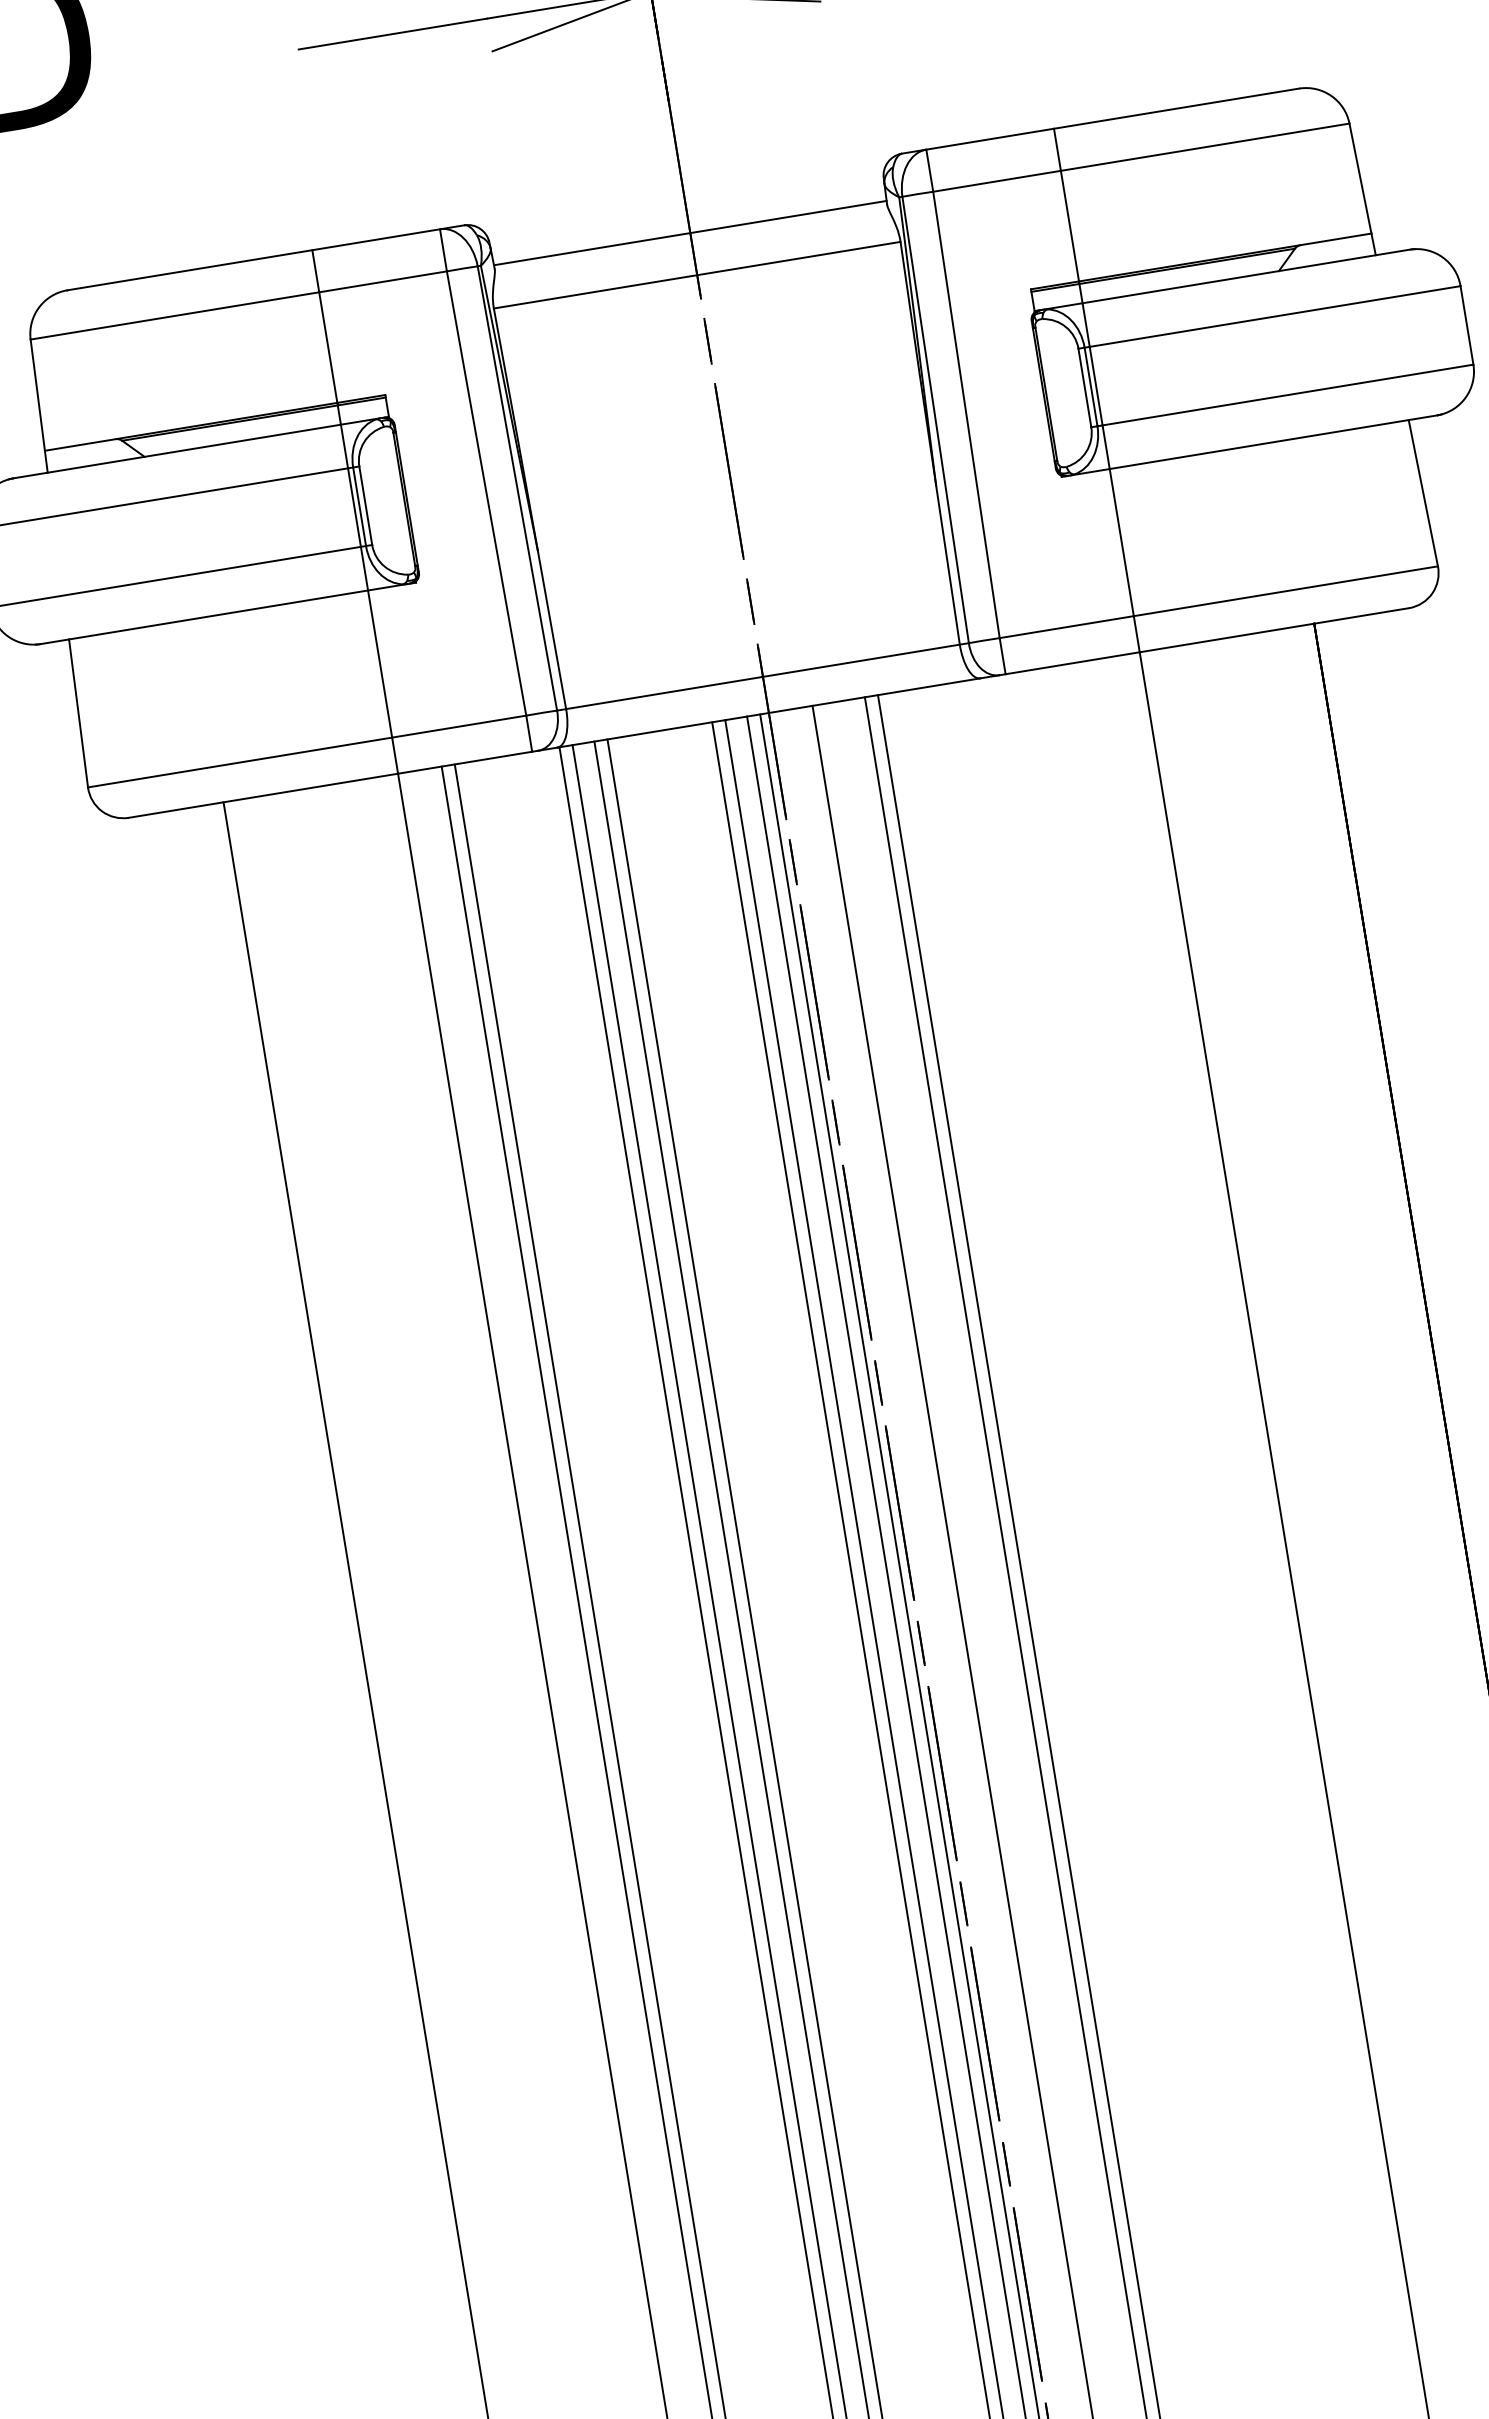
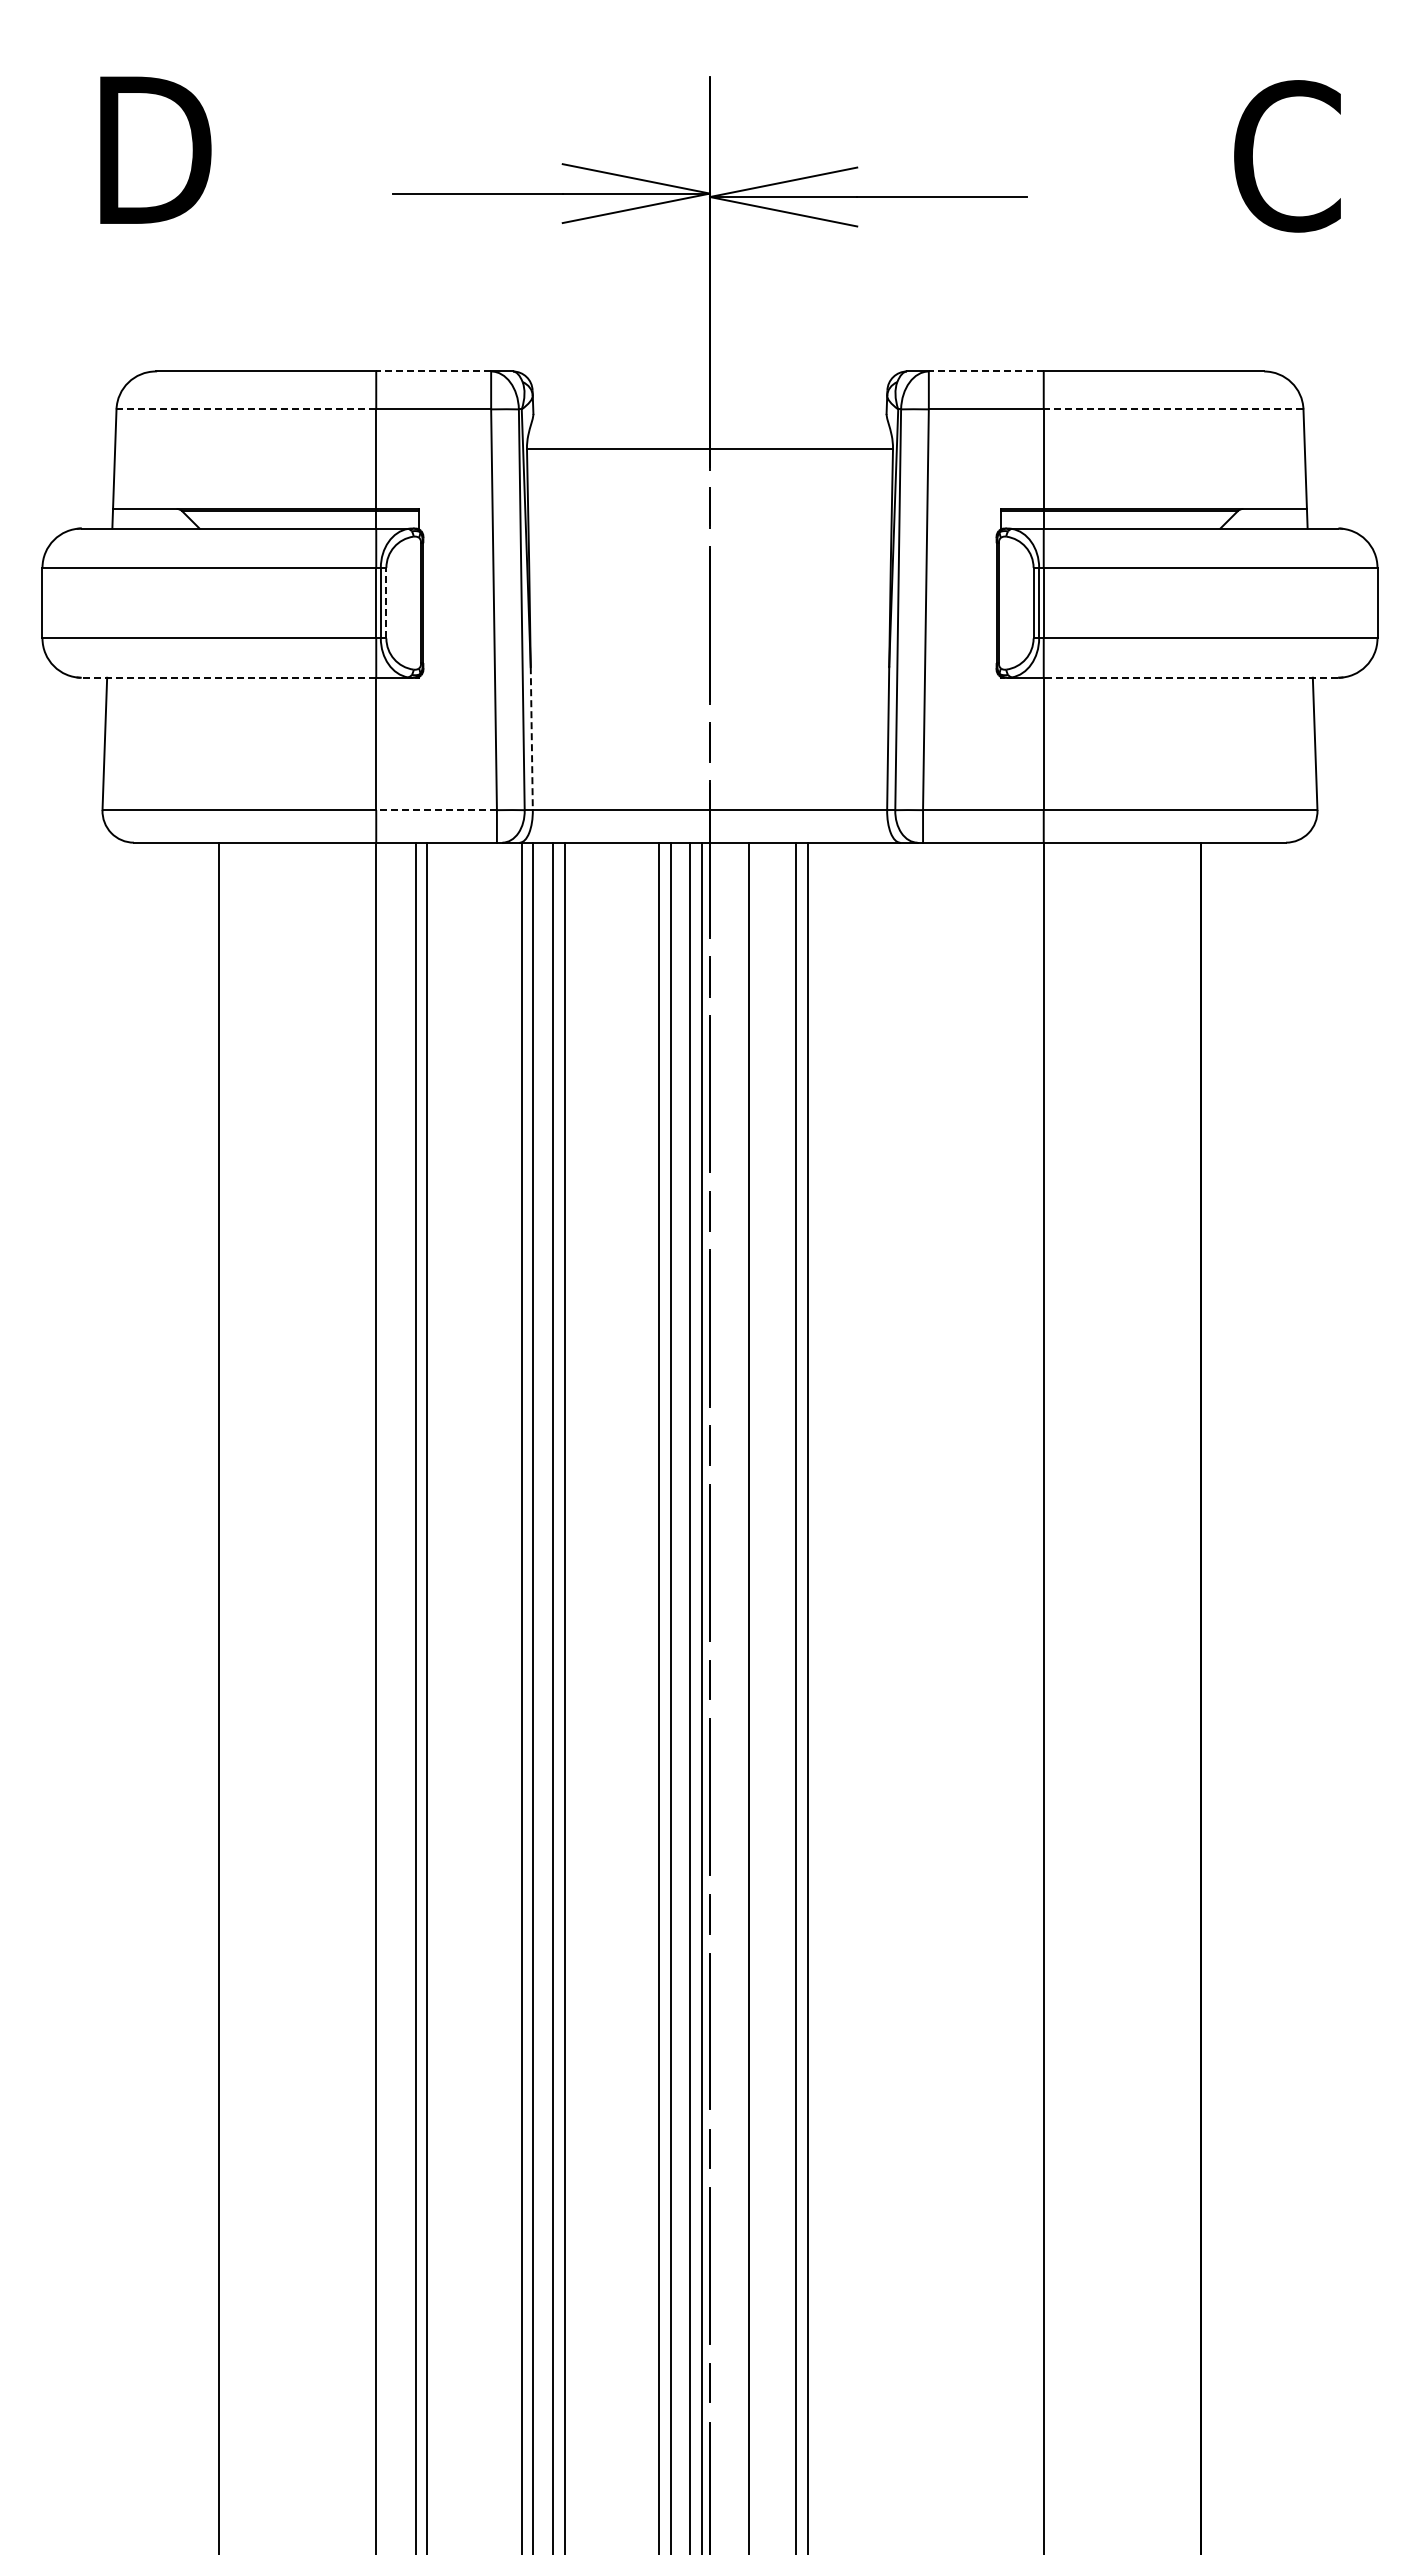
line: (989, 139) -> (985, 371), solid -> dashed
line: (1205, 147) -> (1173, 409), solid -> dashed
line: (689, 232) -> (709, 410), removed
line: (375, 239) -> (433, 371), solid -> dashed
line: (175, 316) -> (246, 409), solid -> dashed
line: (1272, 442) -> (1190, 677), solid -> dashed
line: (365, 505) -> (386, 602), solid -> dashed
line: (203, 617) -> (228, 677), solid -> dashed
line: (551, 630) -> (531, 739), solid -> dashed
line: (459, 727) -> (436, 810), solid -> dashed

